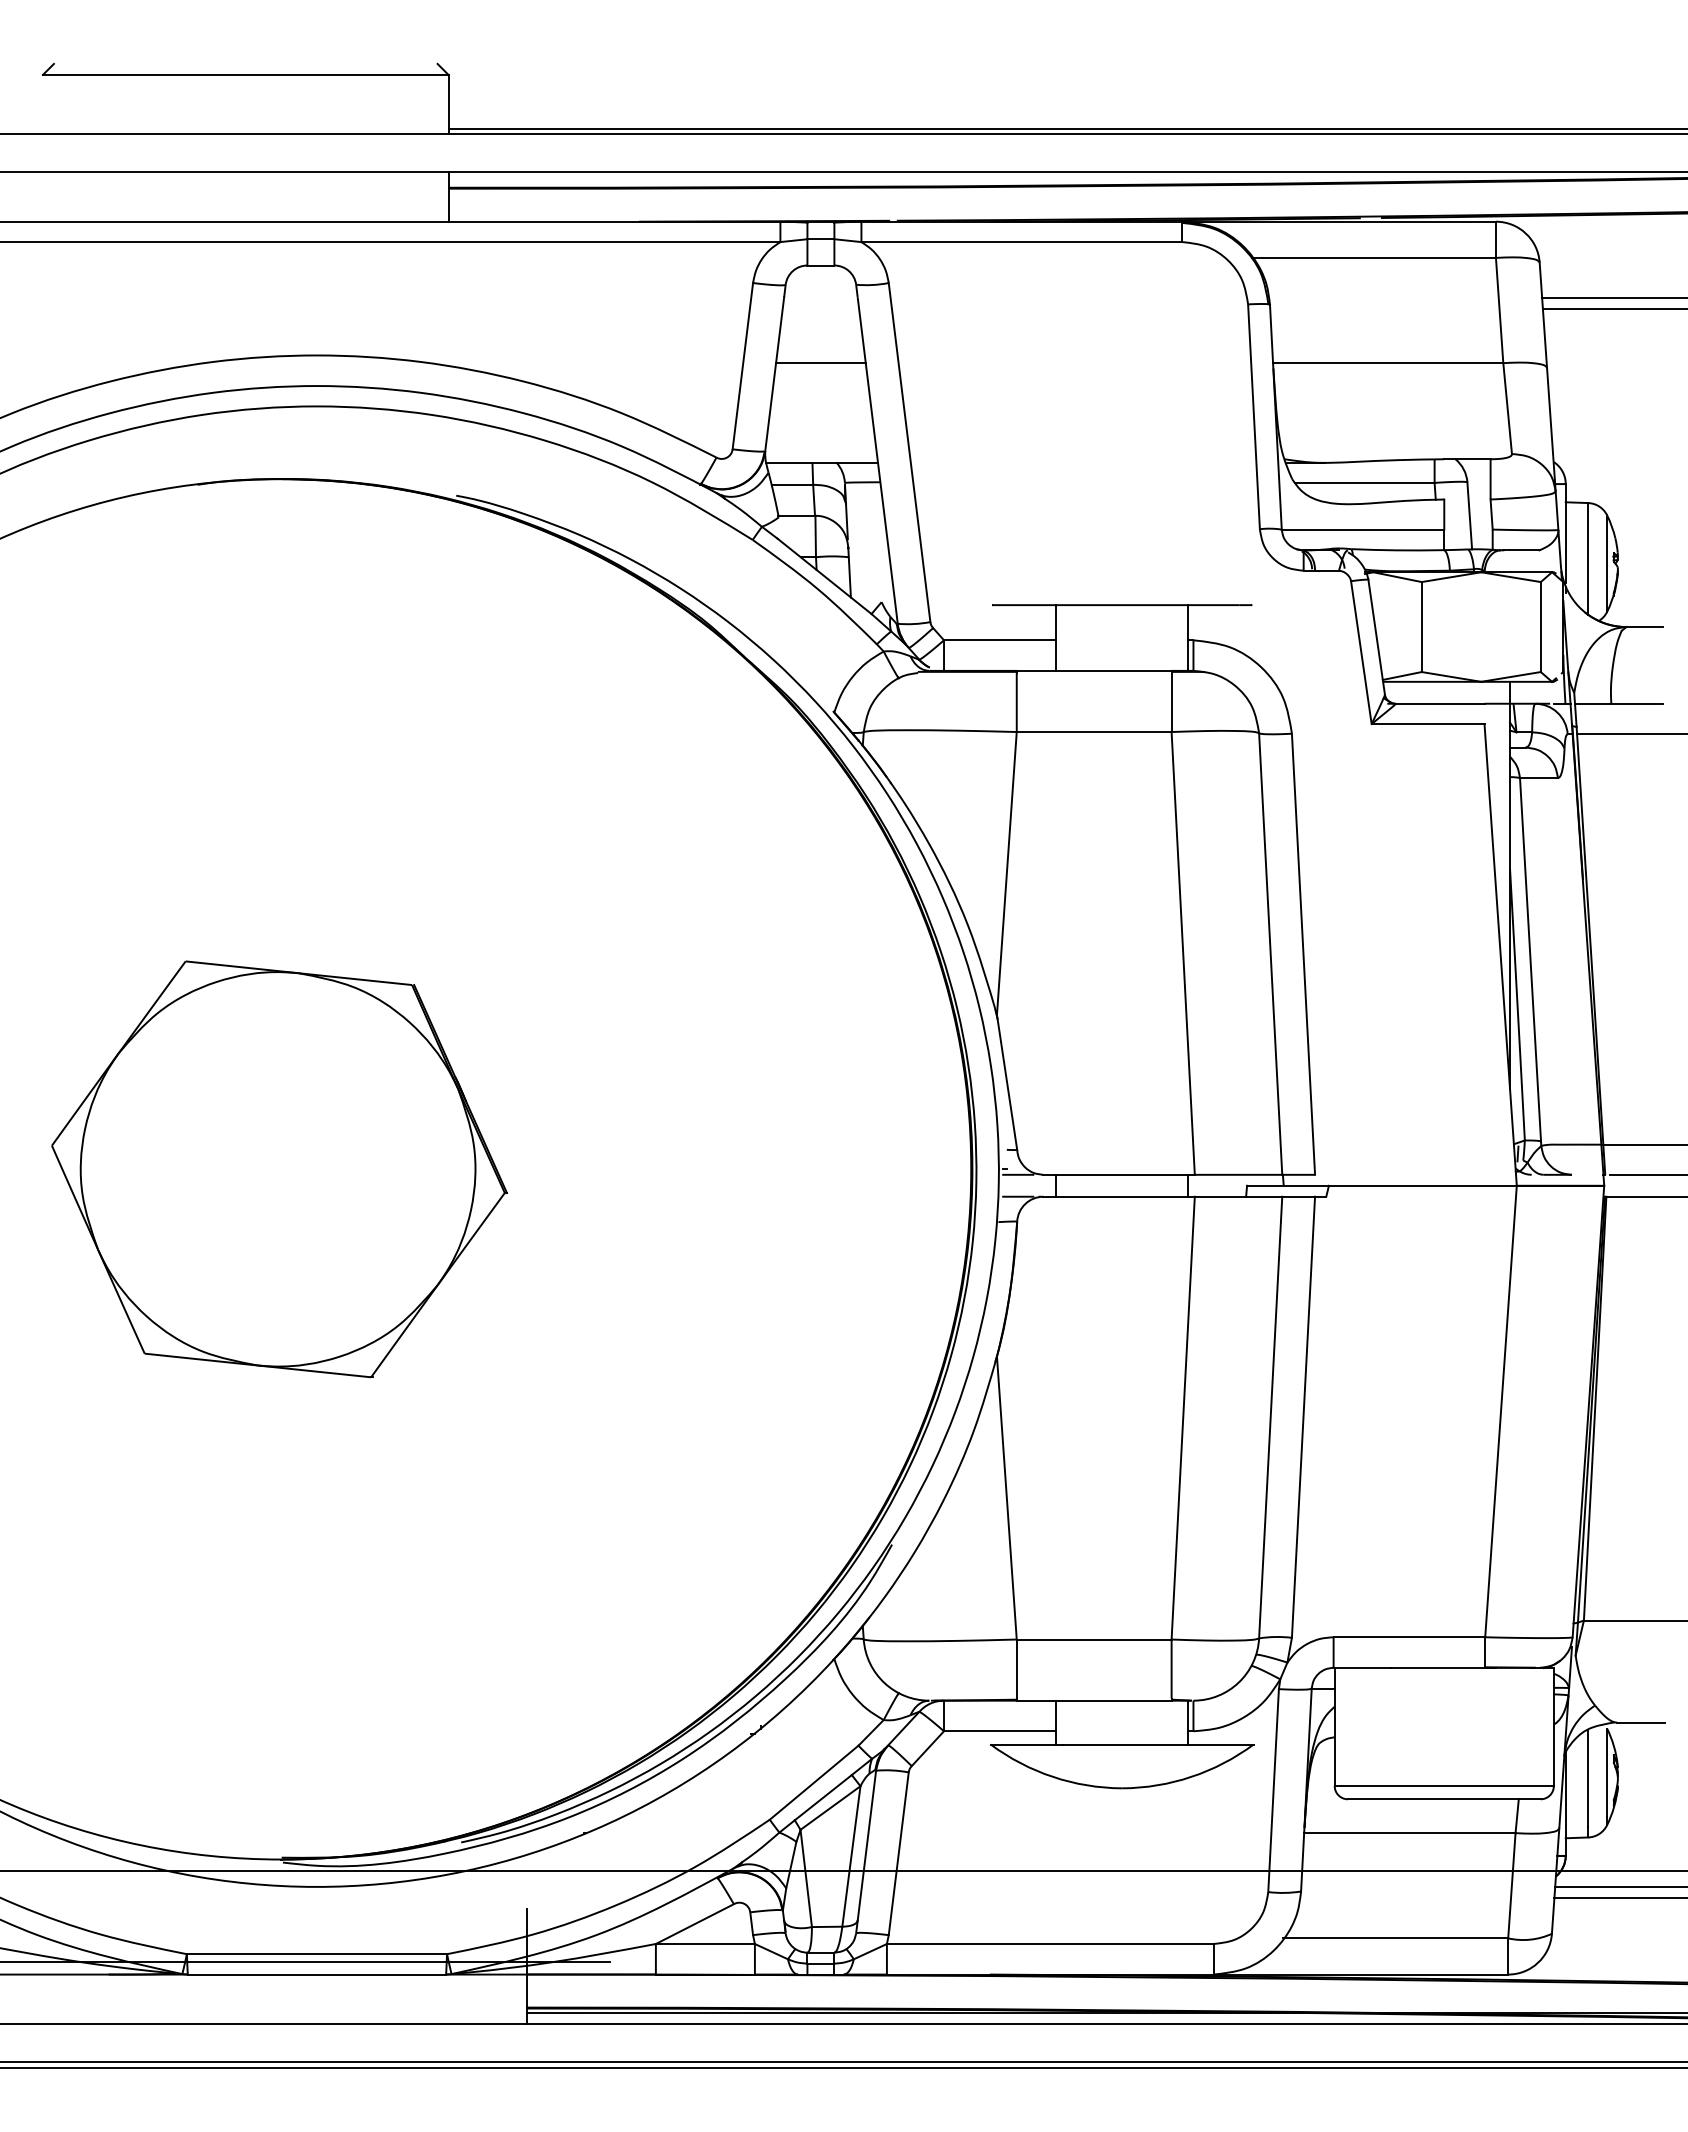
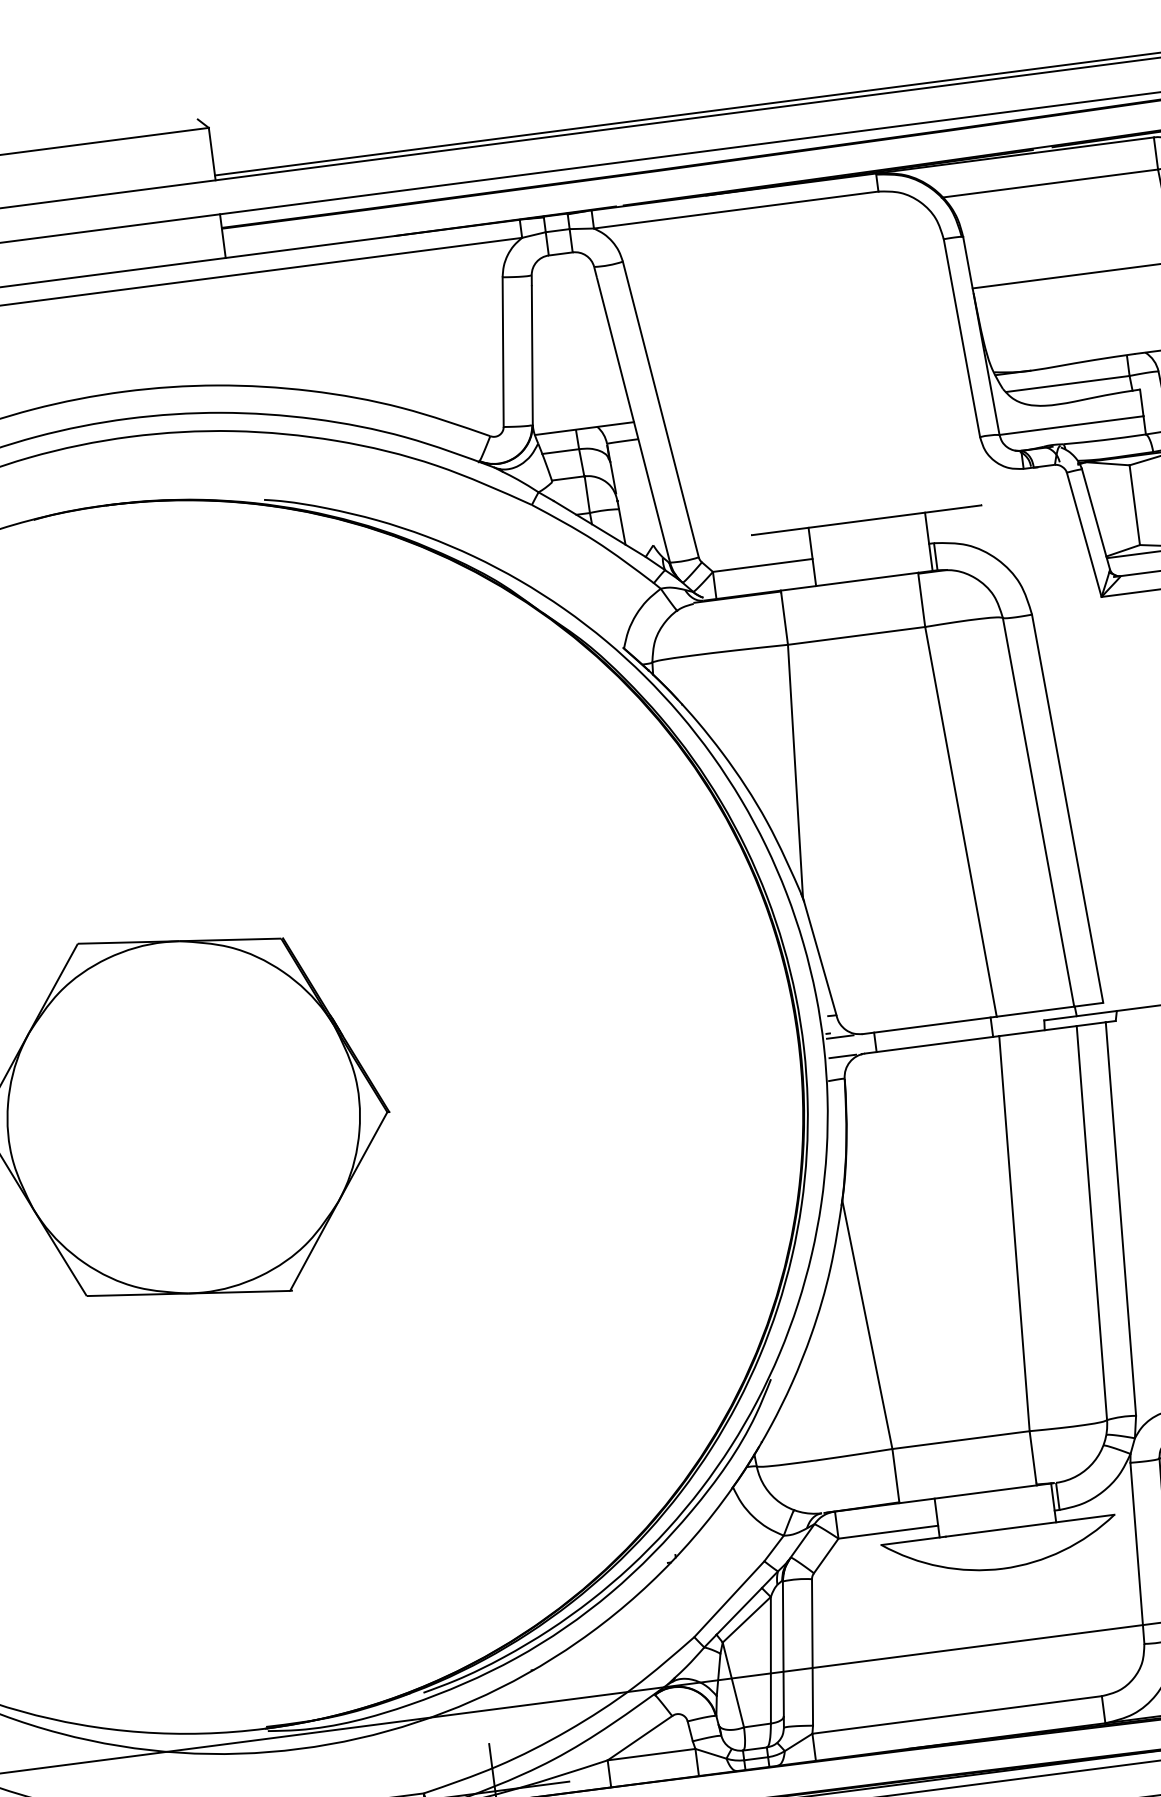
line: (820, 363) -> (571, 340), removed

